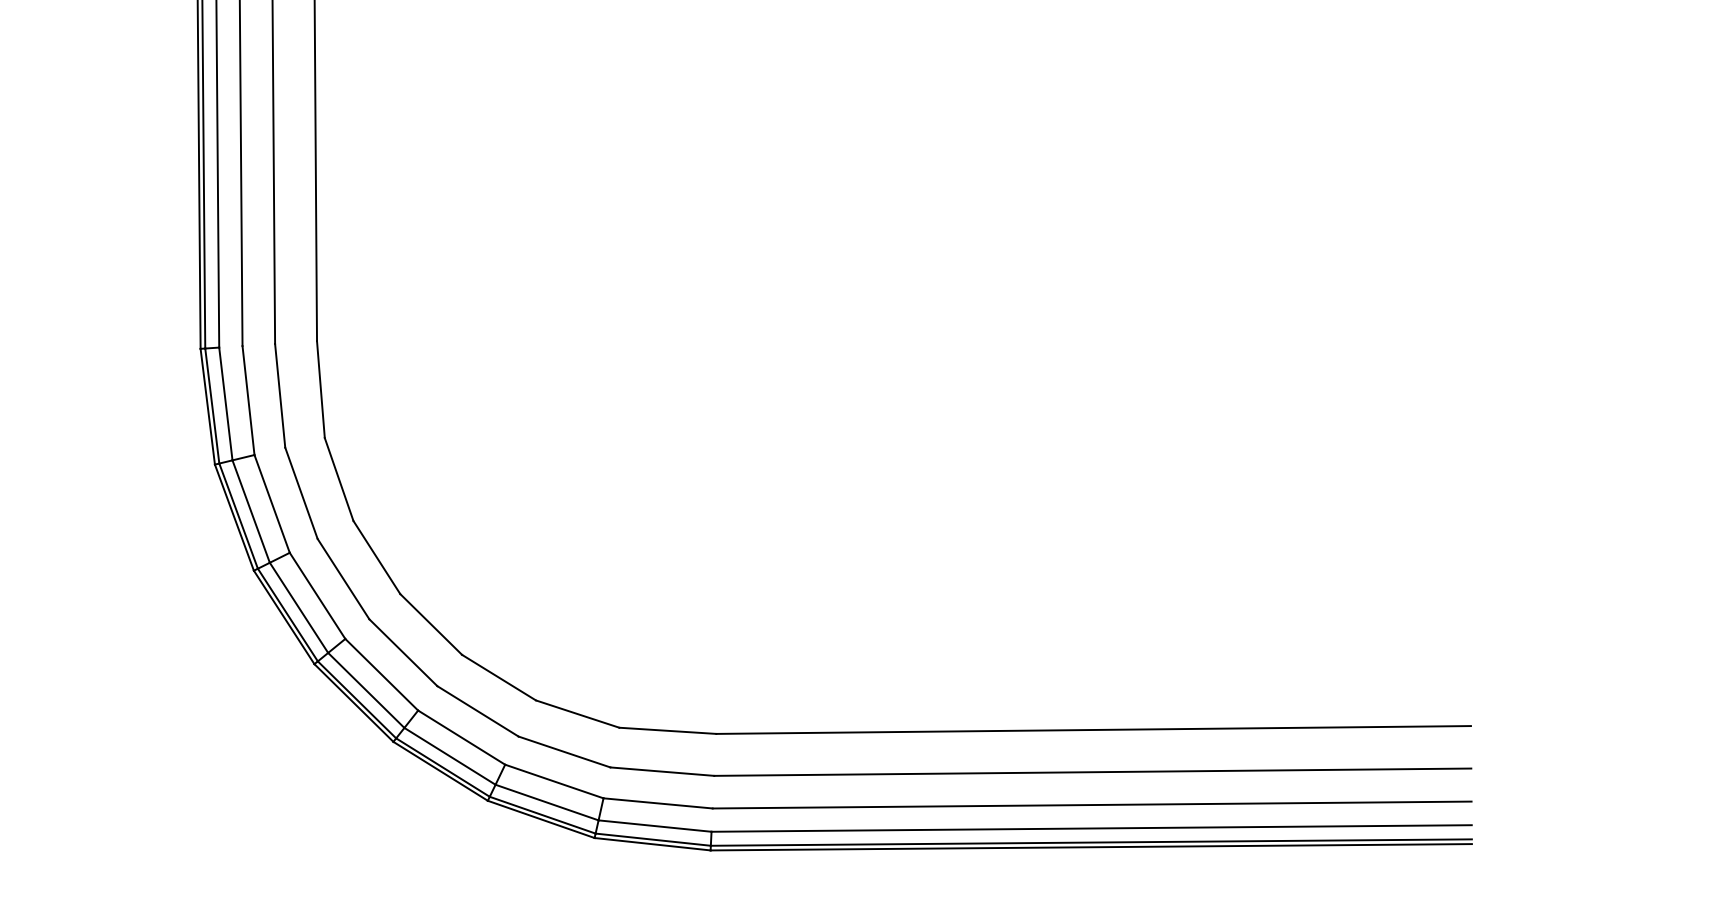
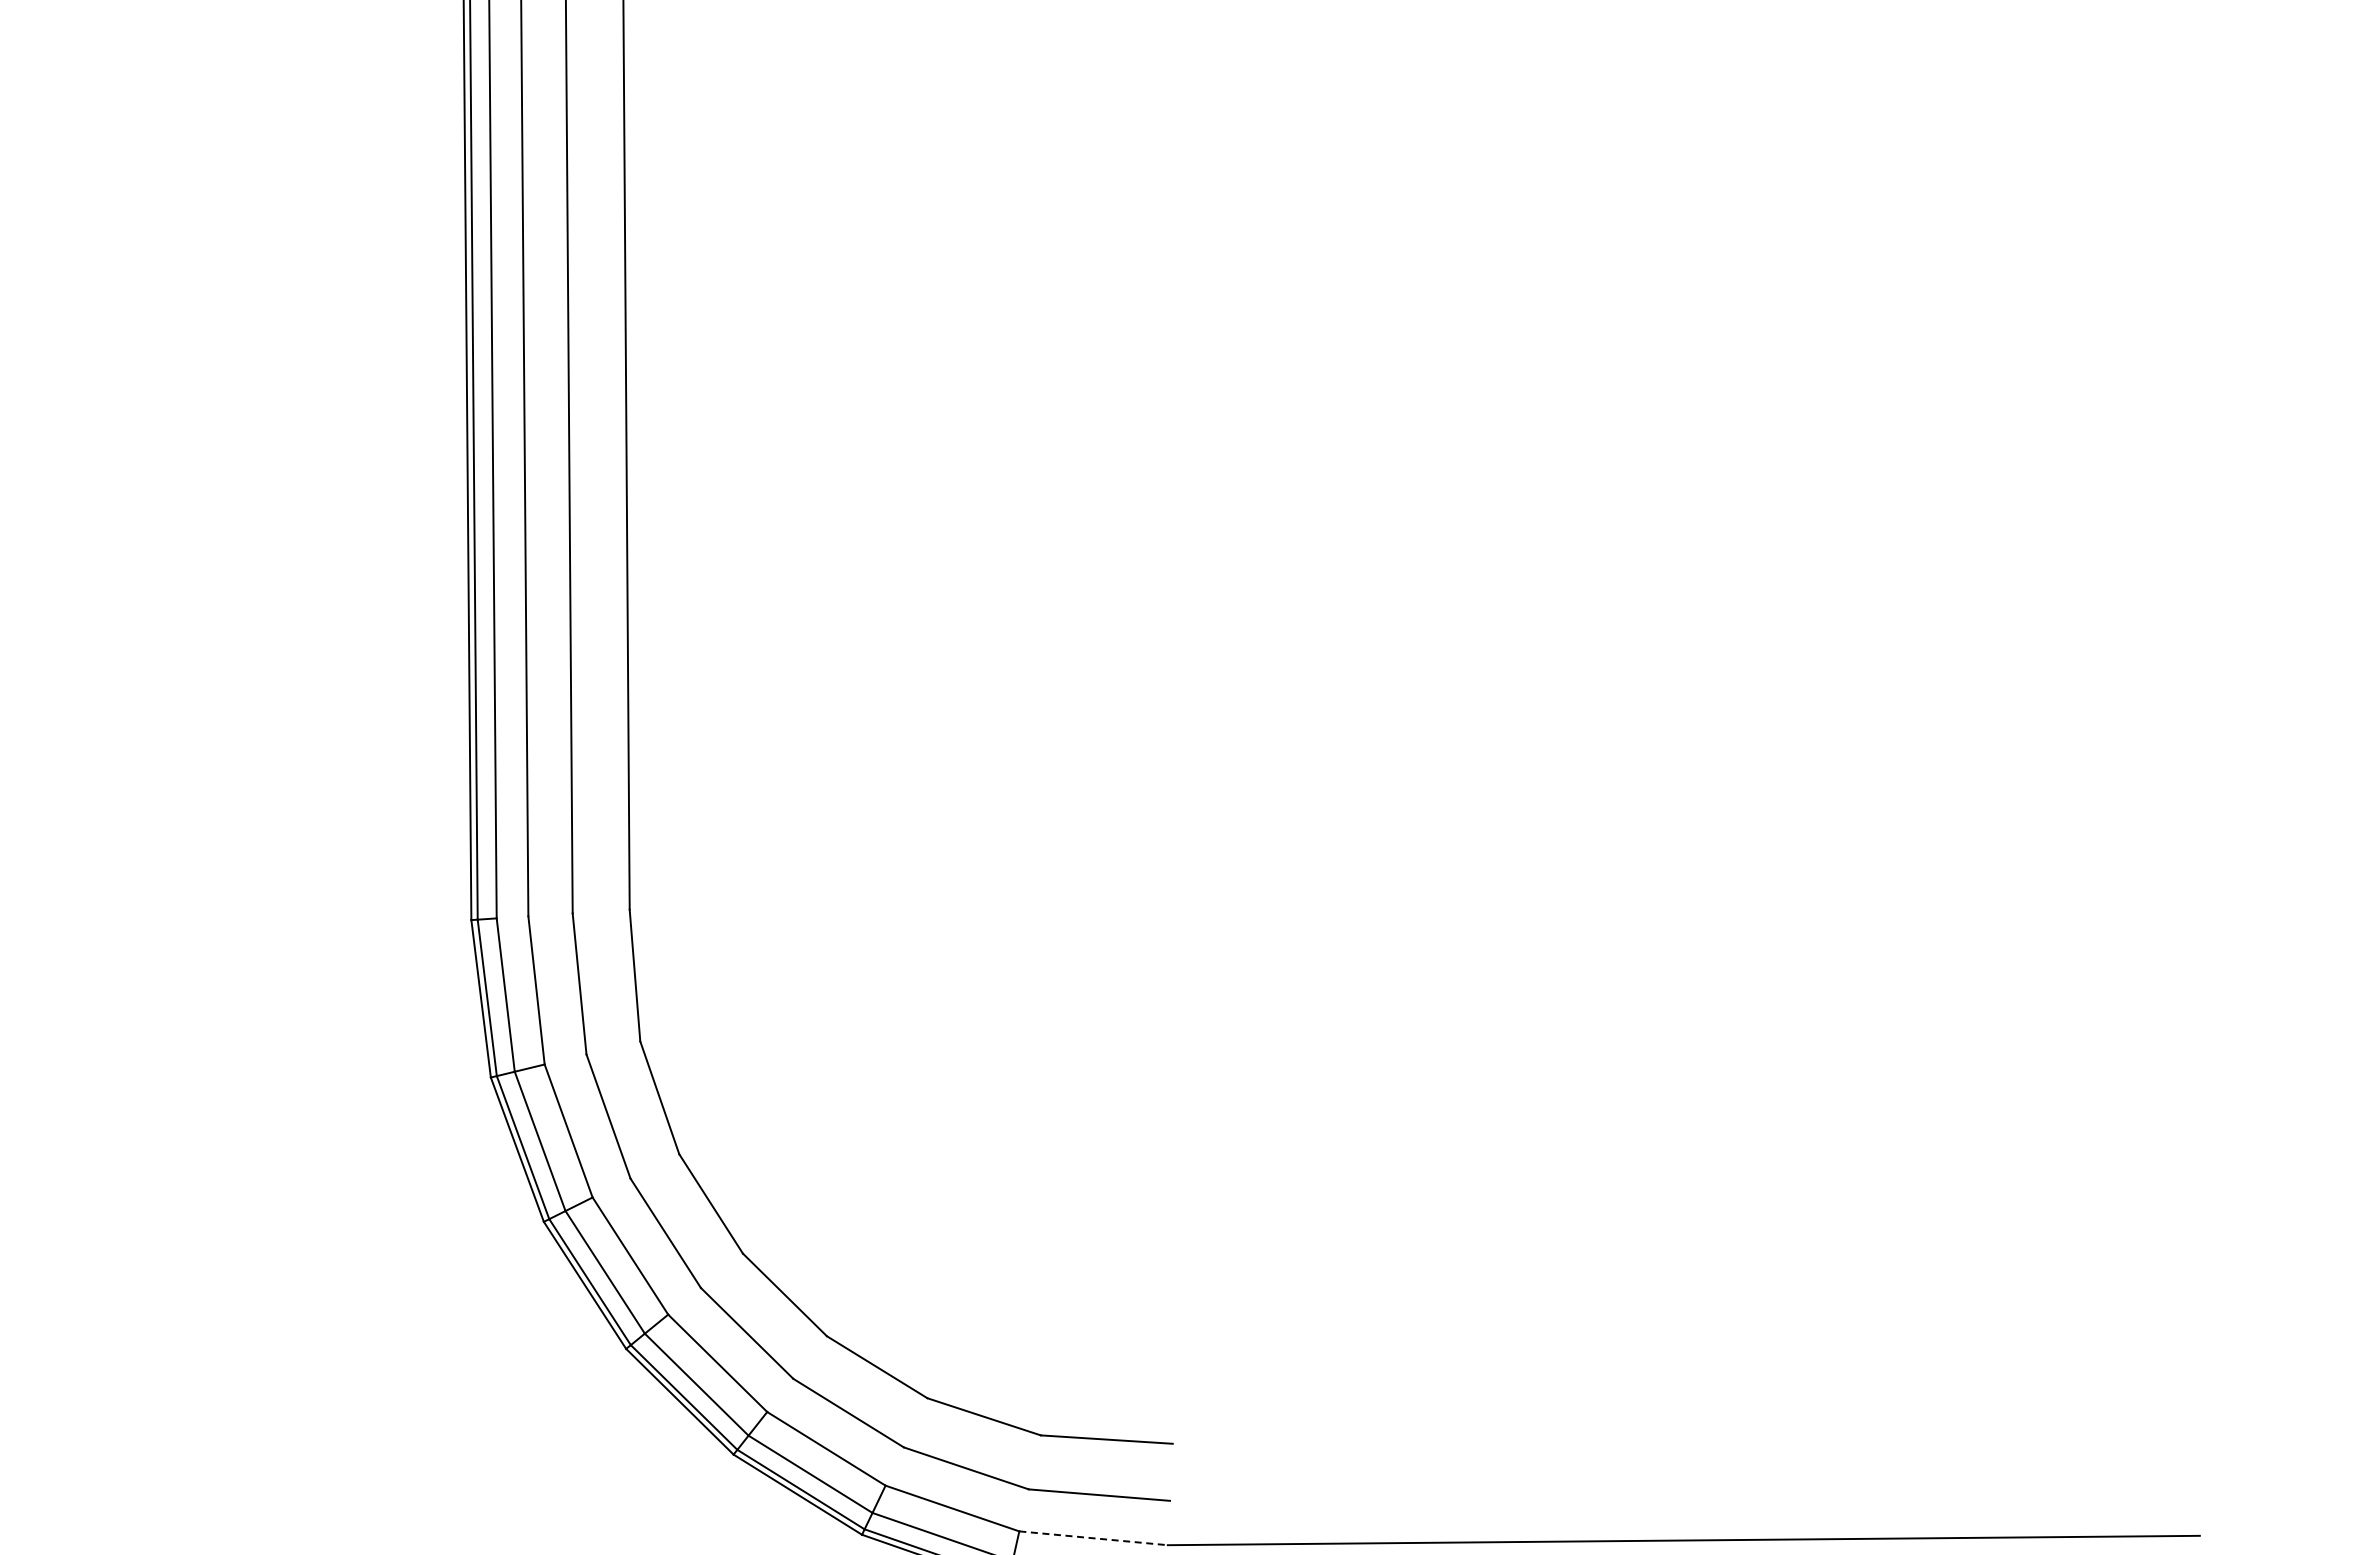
line: (1093, 730) -> (1685, 1438), removed
line: (1092, 771) -> (1684, 1495), removed
line: (658, 803) -> (1093, 1538), solid -> dashed

